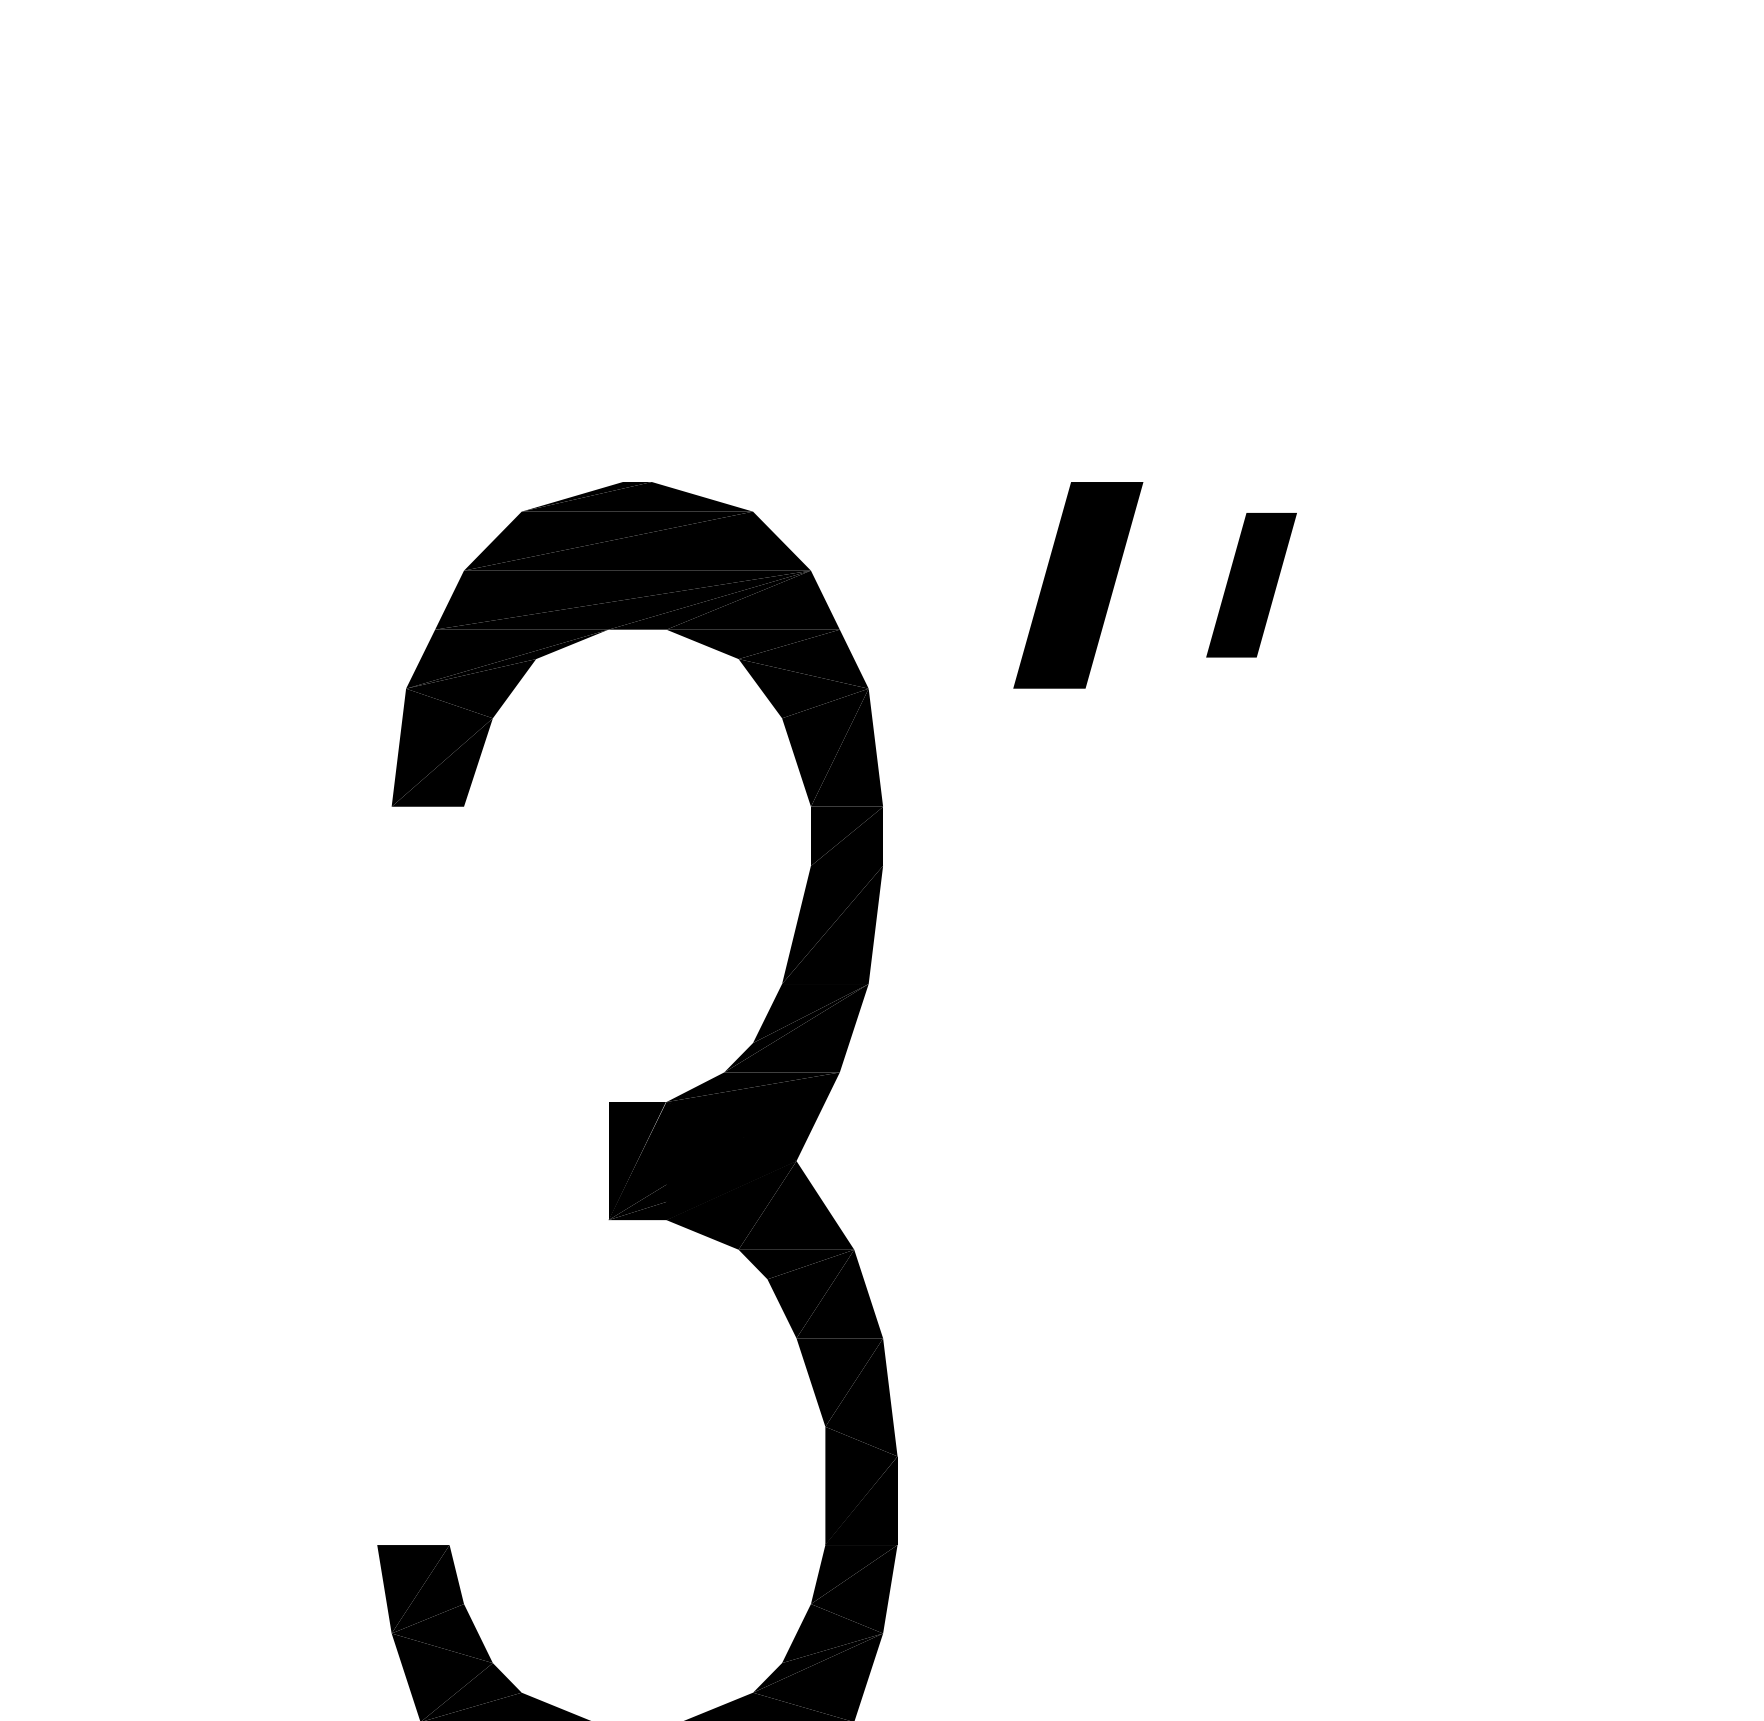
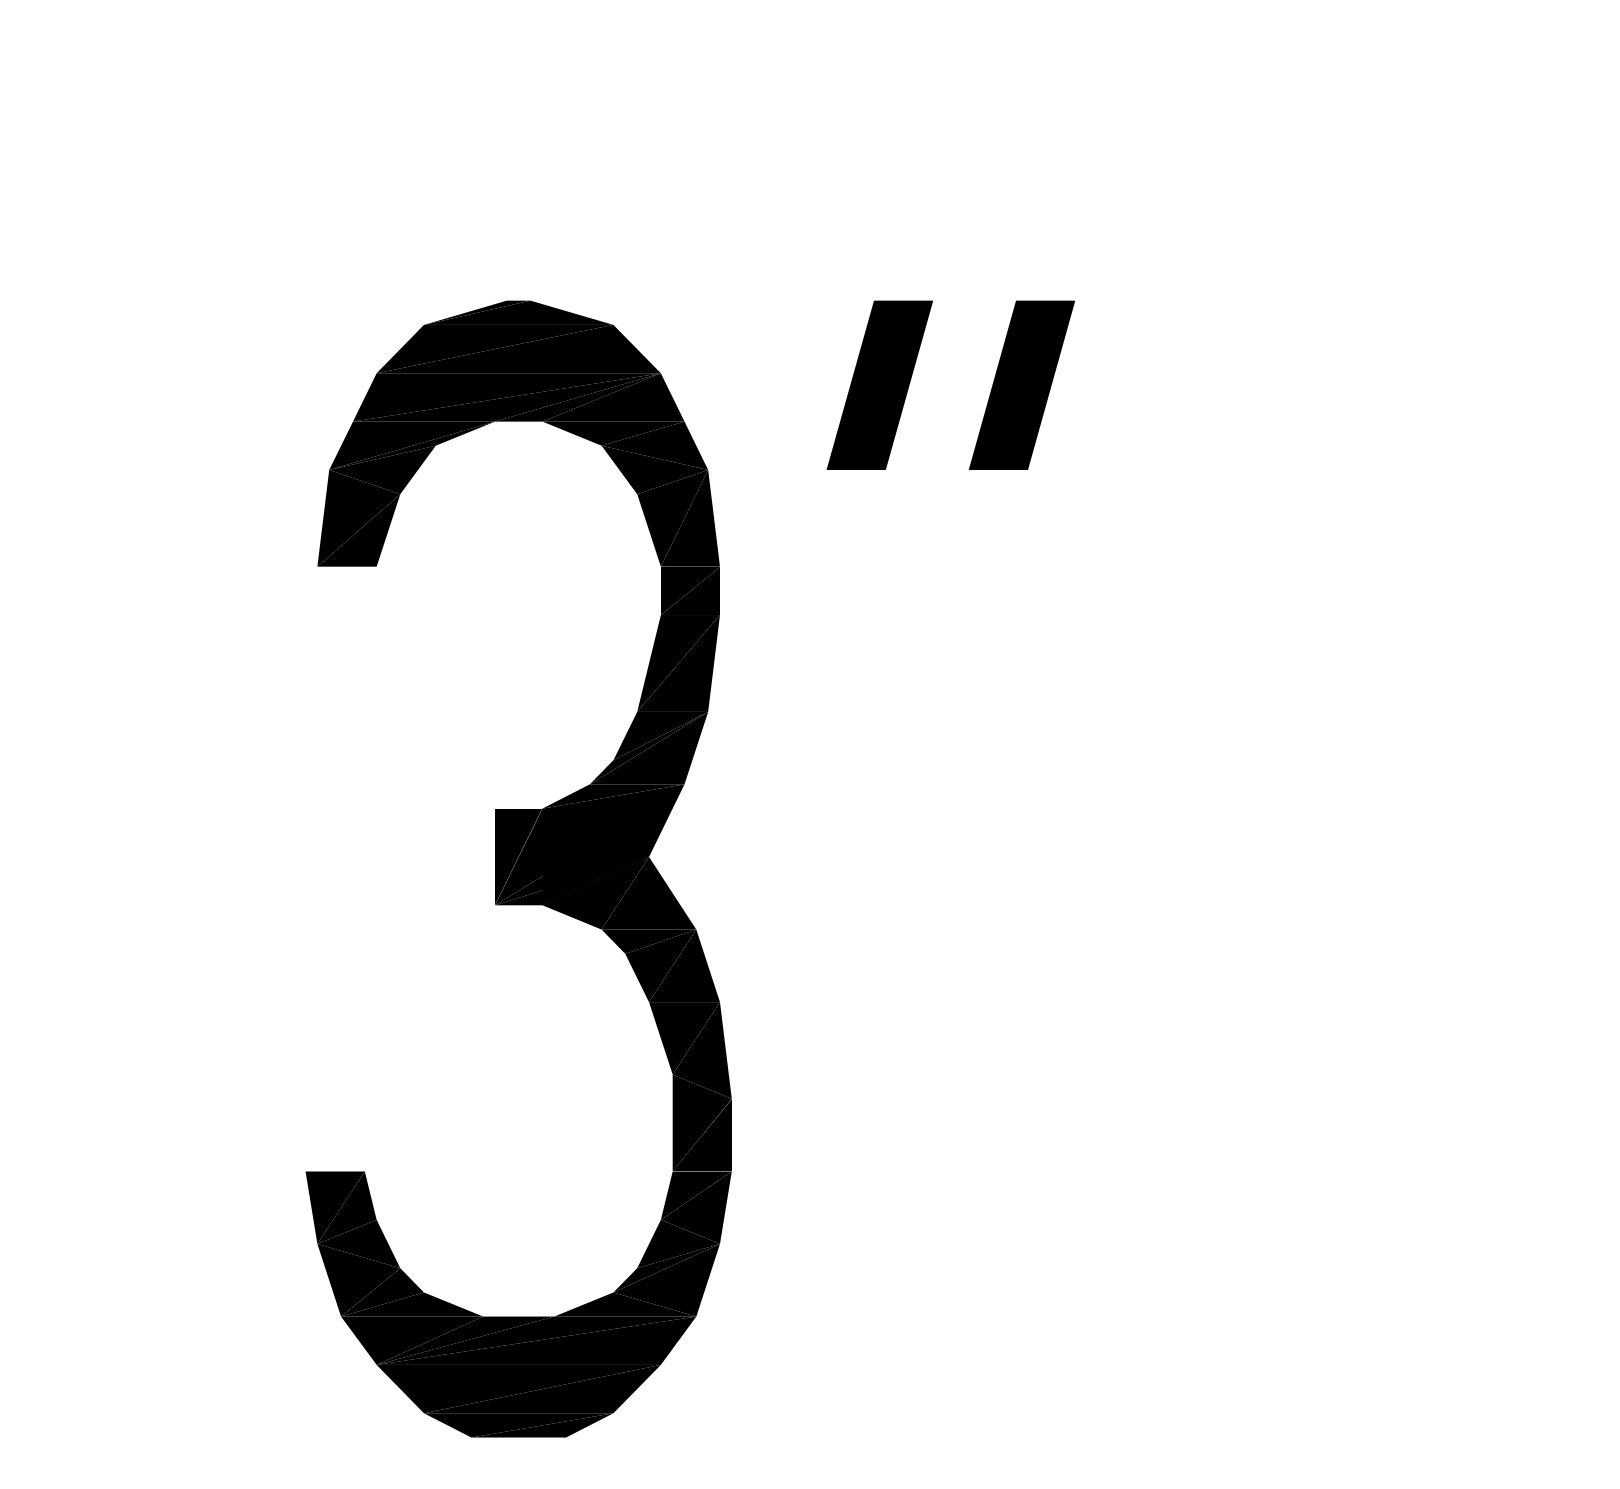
part: (1251, 584) -> (1021, 384), size x1.43

